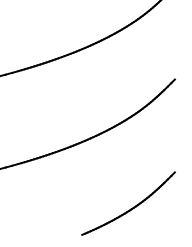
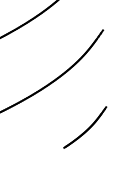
part: (128, 203) -> (85, 127), size x0.7

